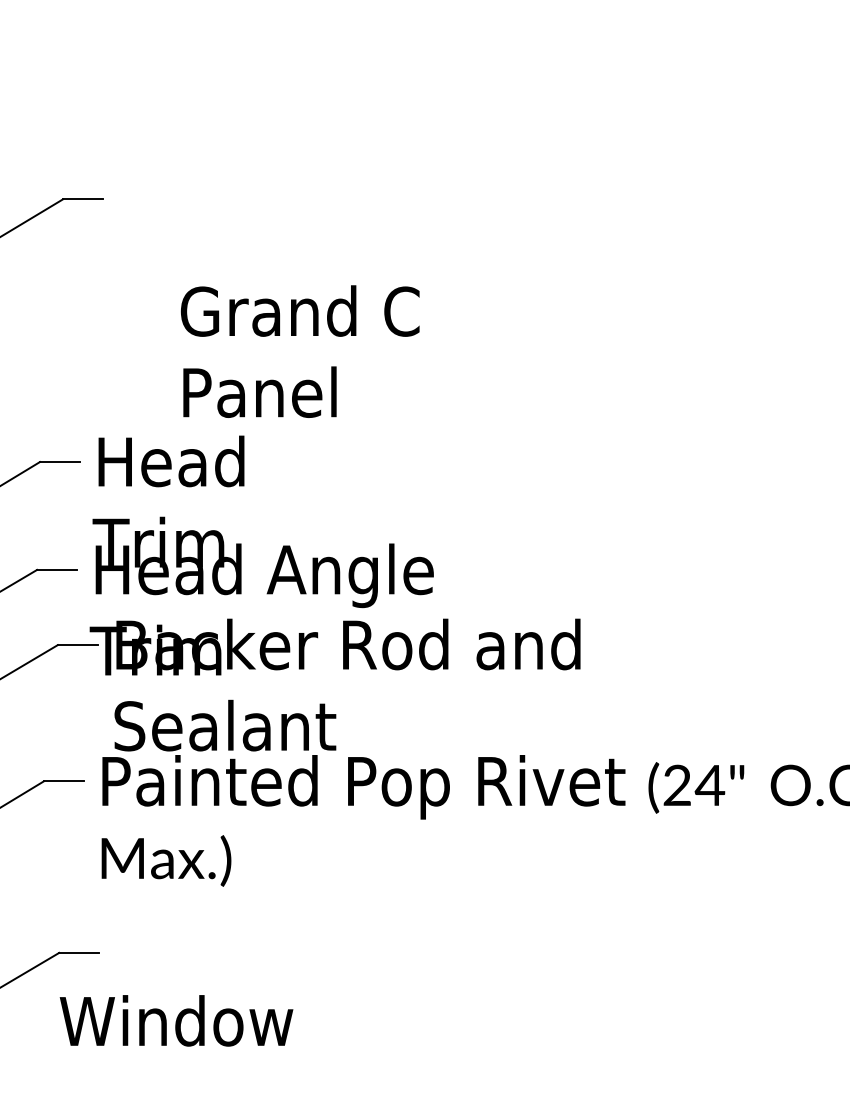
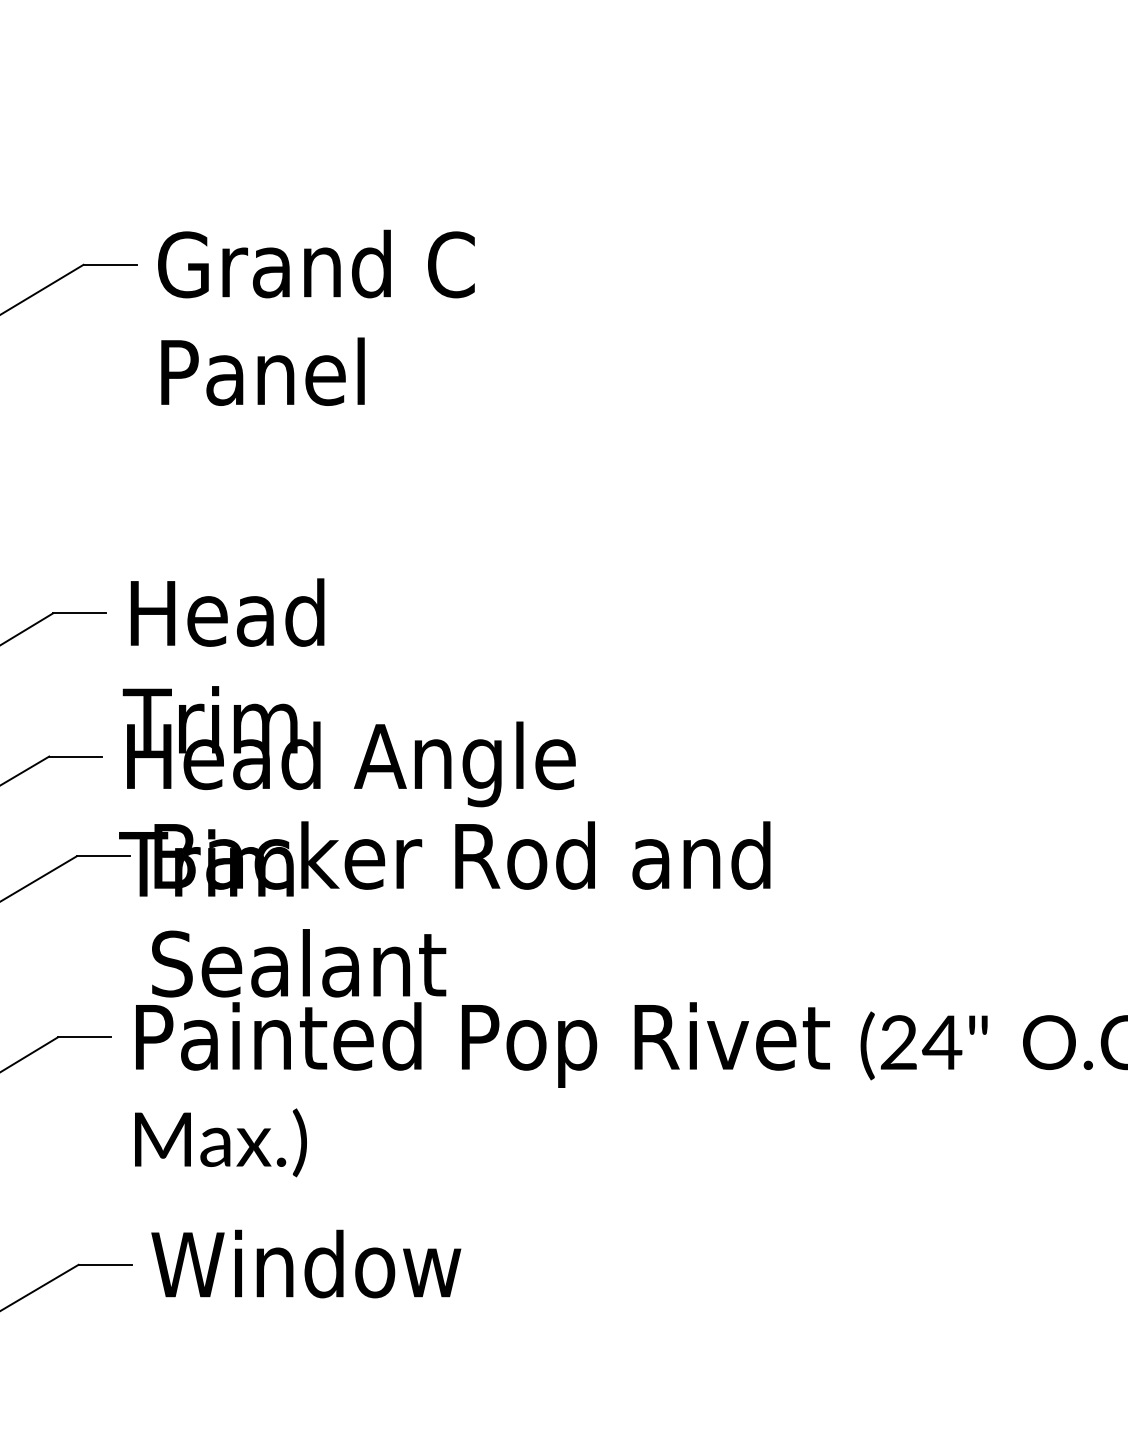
text: (300, 351) -> (316, 317), moved
text: (176, 1020) -> (306, 1263), moved

